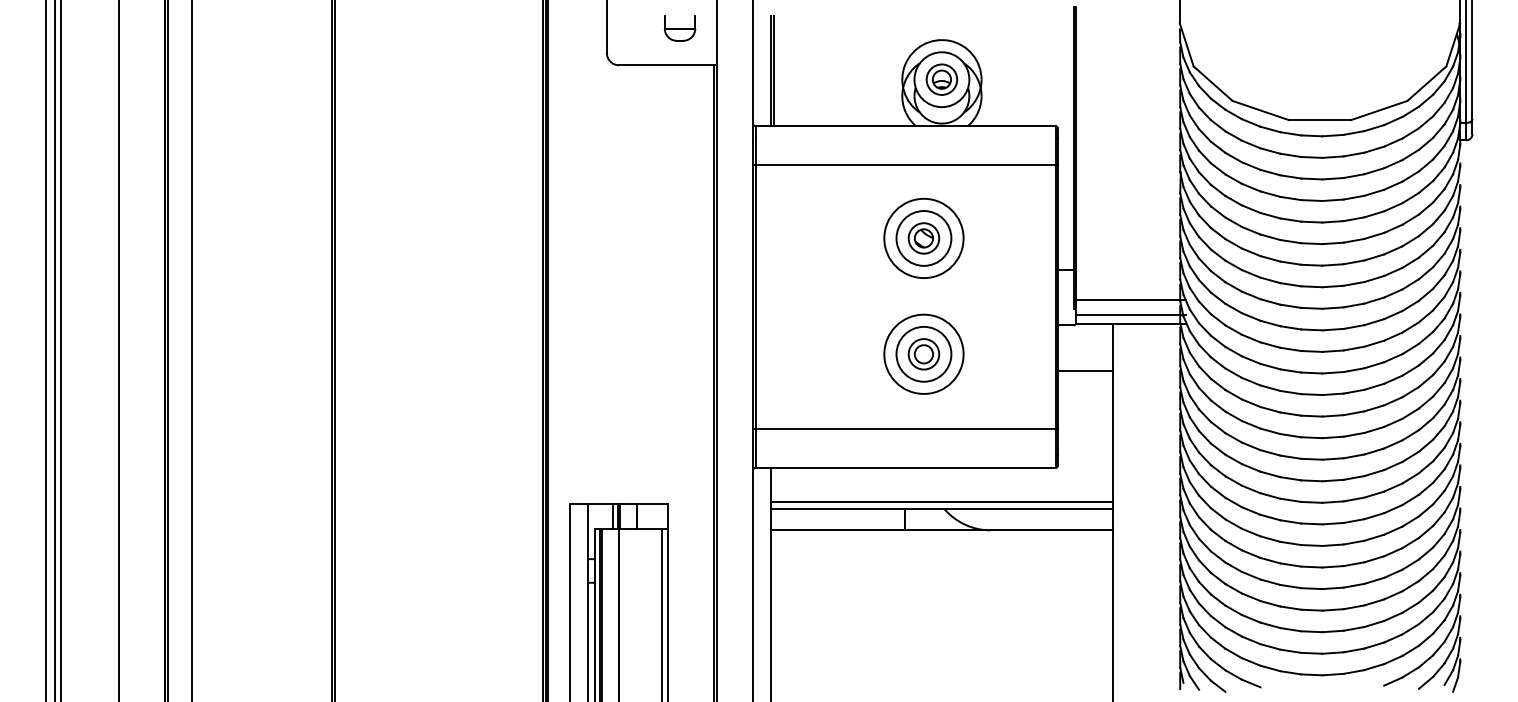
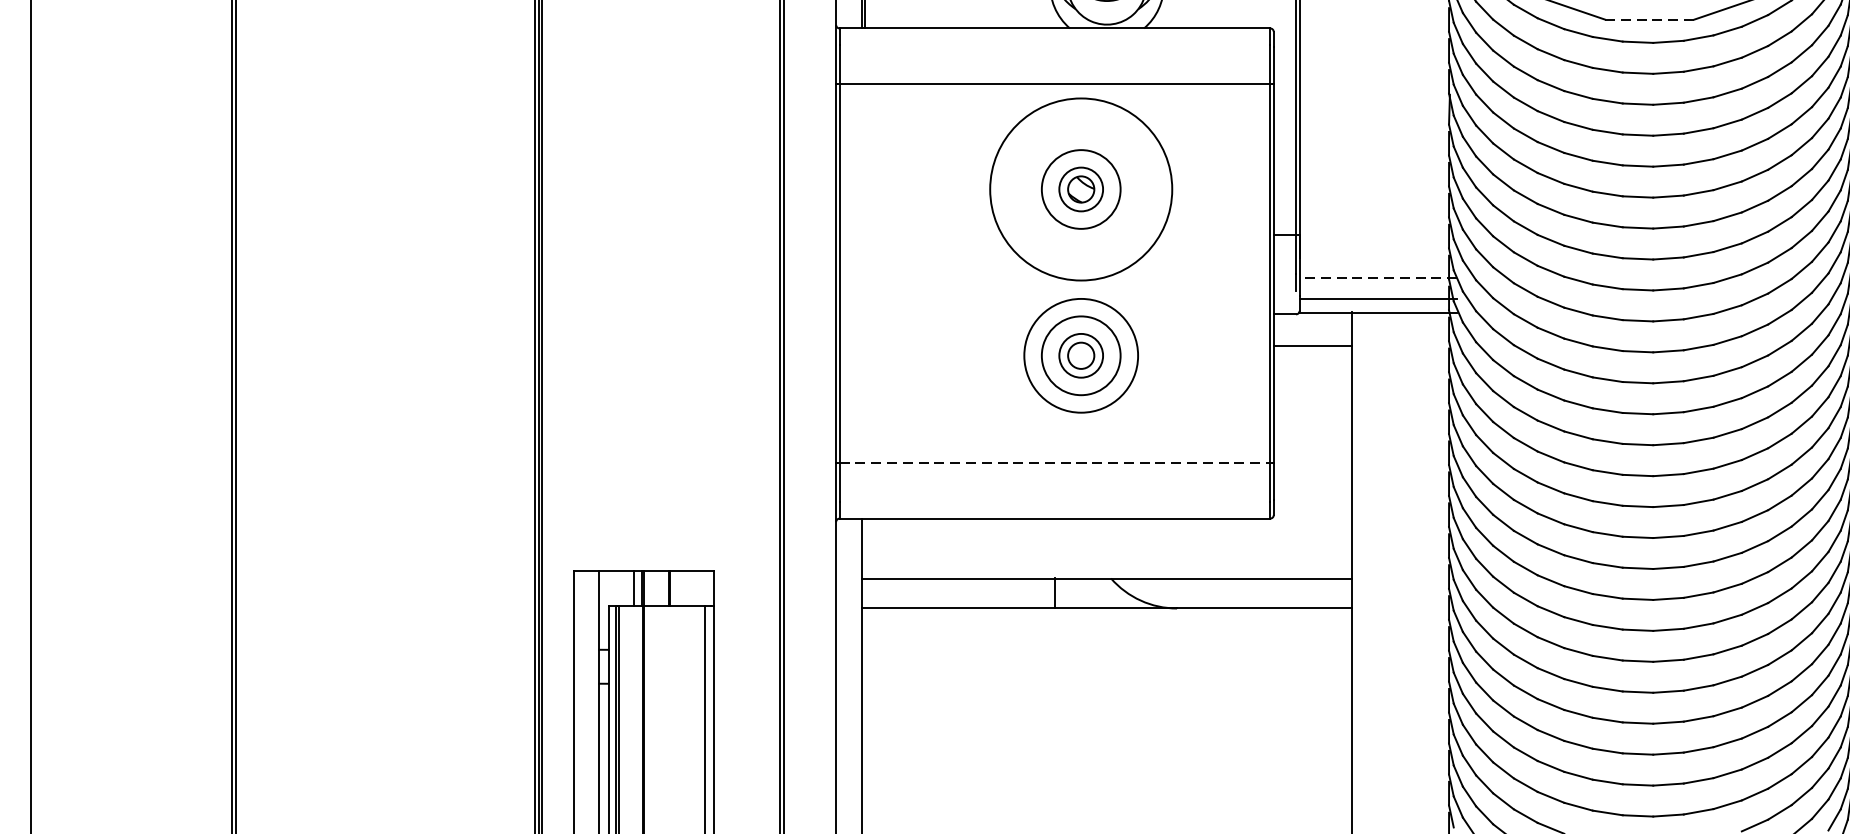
line: (1320, 120) -> (1650, 20), solid -> dashed
circle: (923, 238) -> (1080, 189), size x1.6
line: (1130, 299) -> (1377, 277), solid -> dashed
line: (1085, 370) -> (1313, 346), moved
line: (906, 428) -> (1056, 462), solid -> dashed
line: (941, 502) -> (1106, 568), removed

